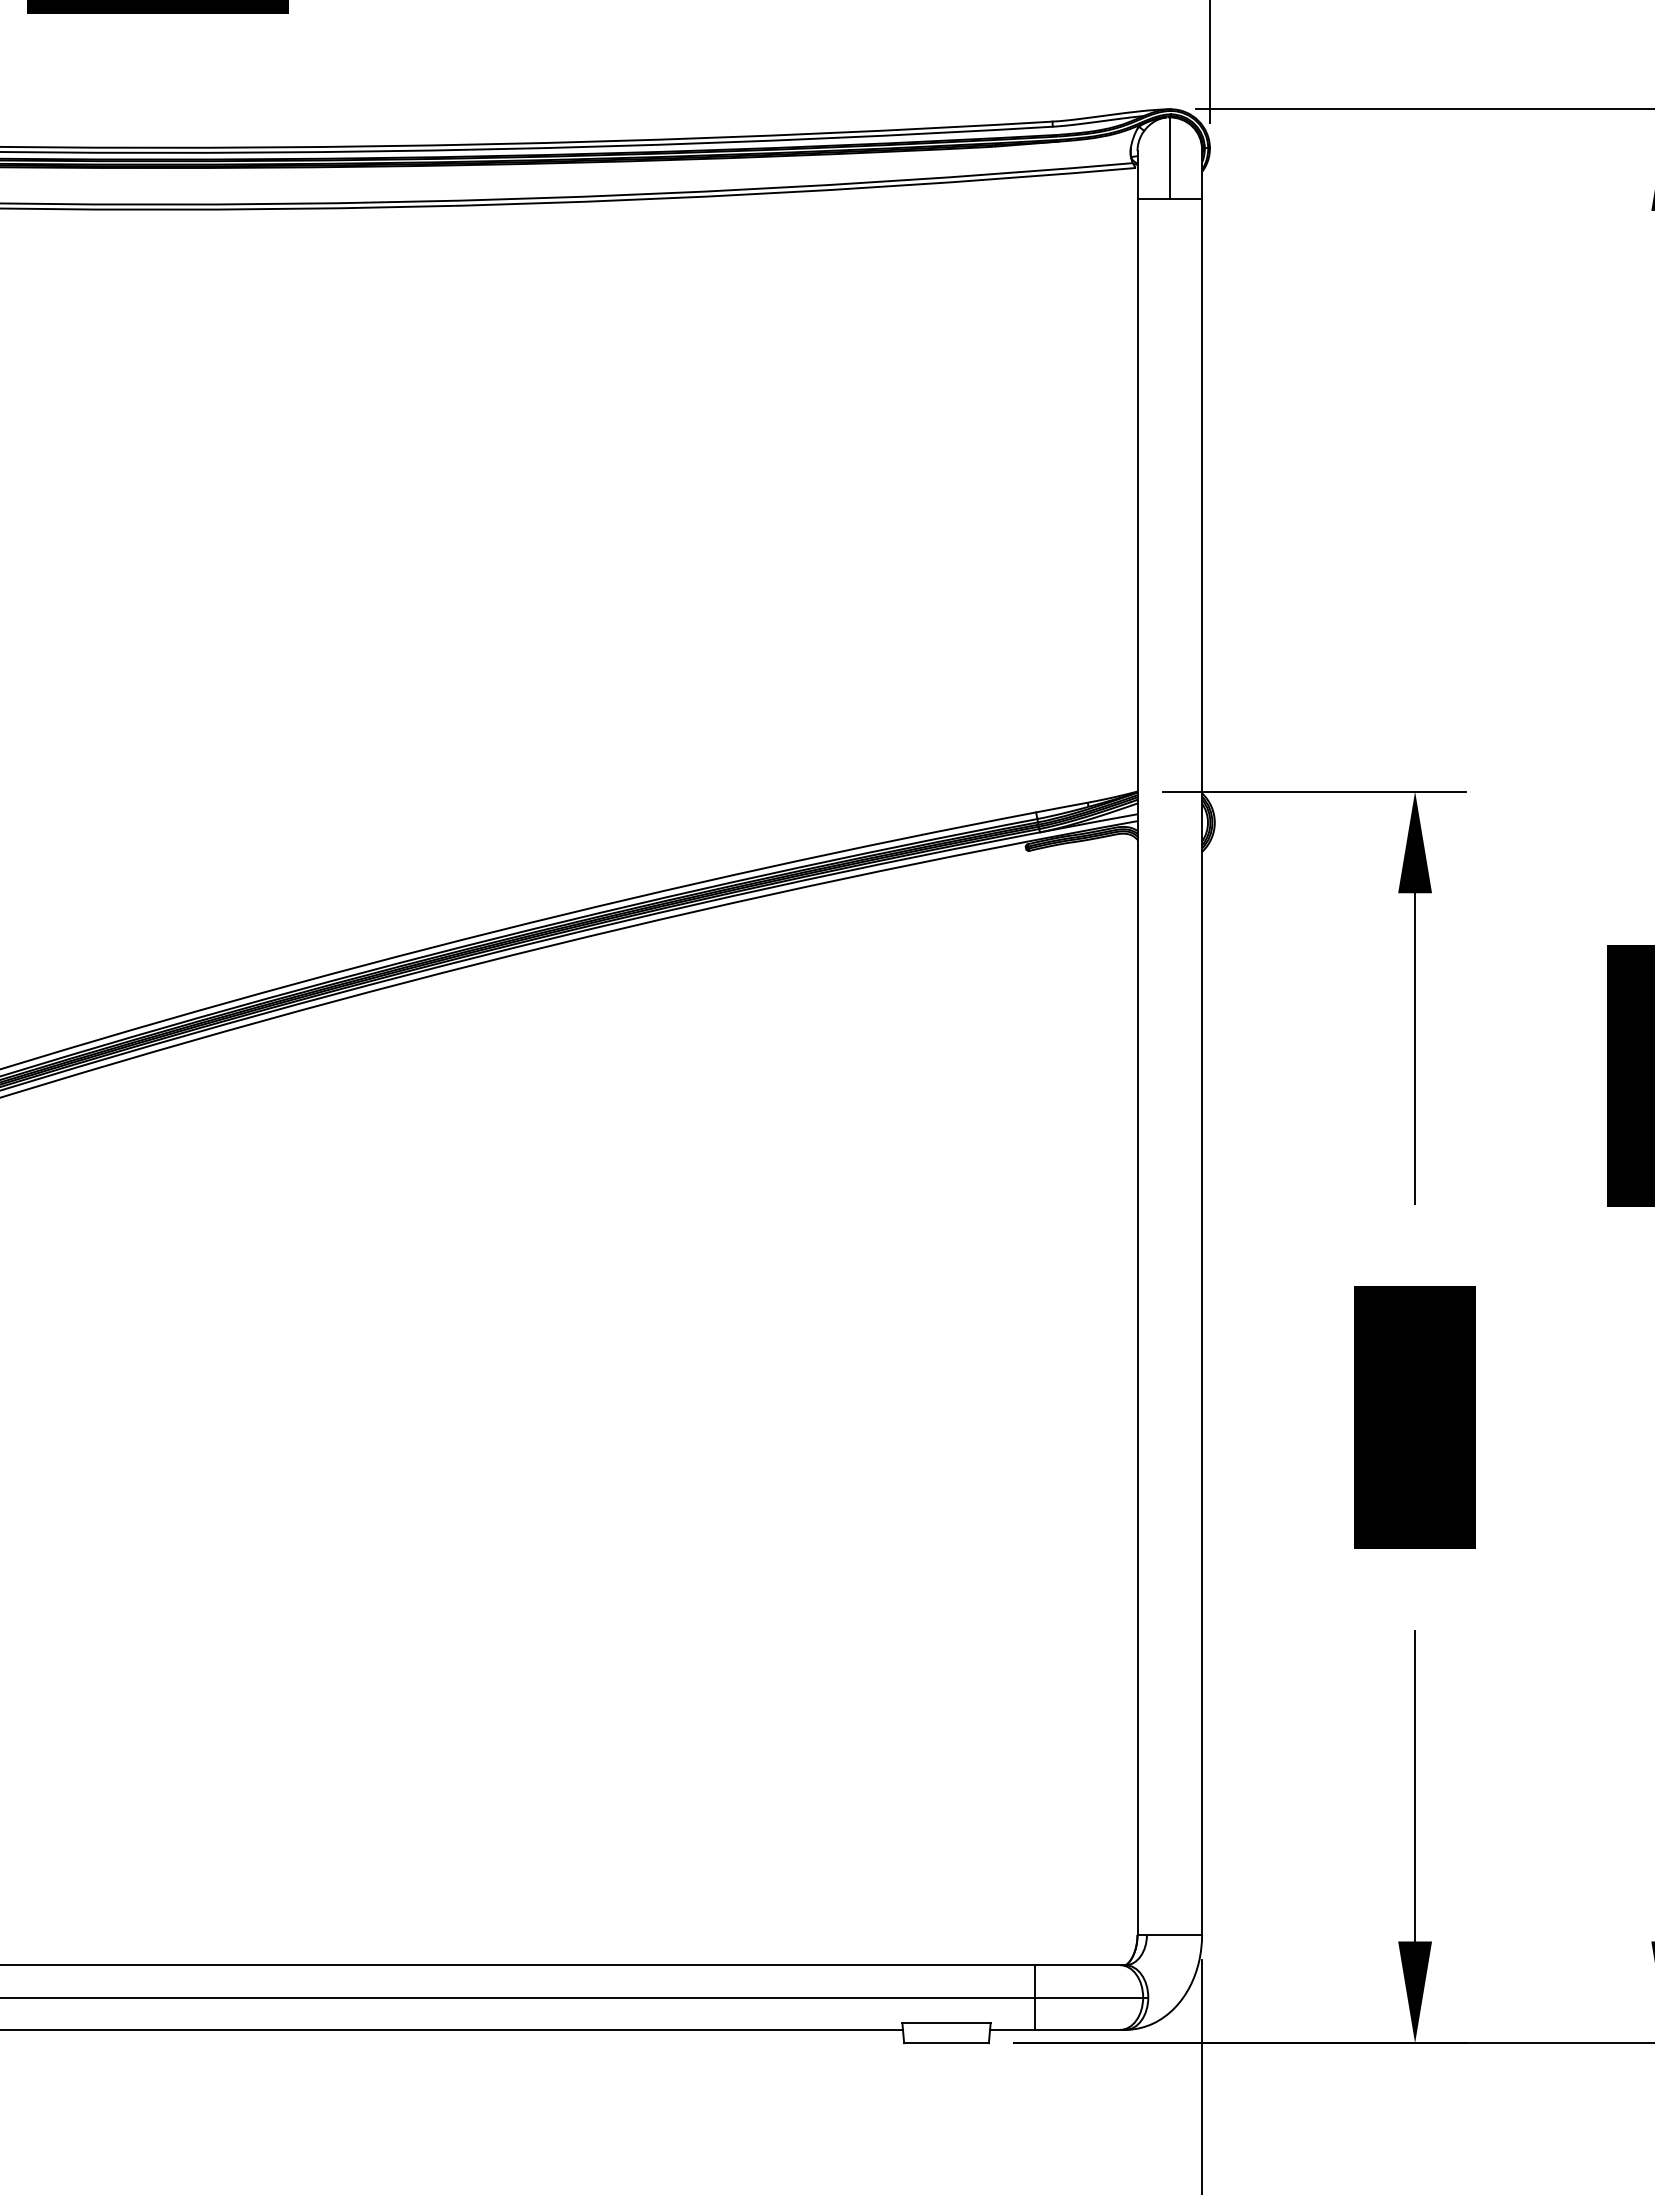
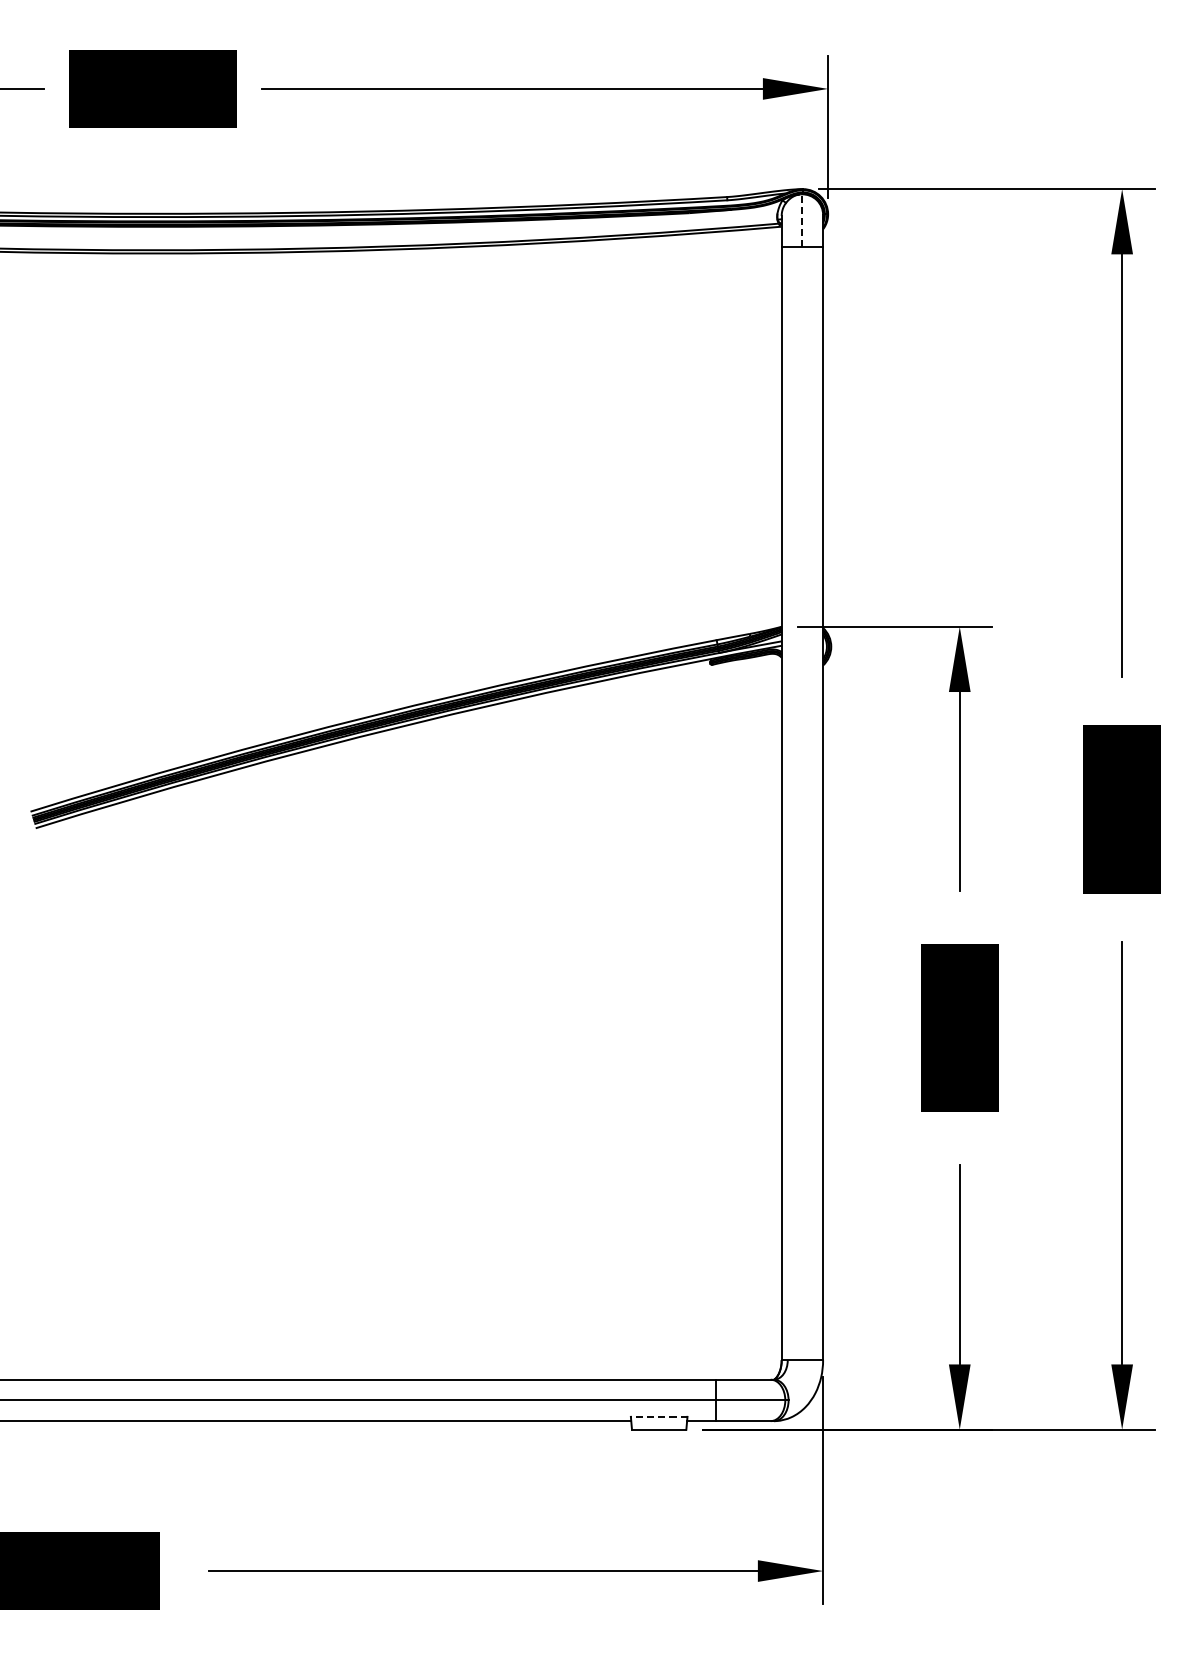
line: (1169, 156) -> (802, 219), solid -> dashed
line: (945, 2022) -> (658, 1416), solid -> dashed

